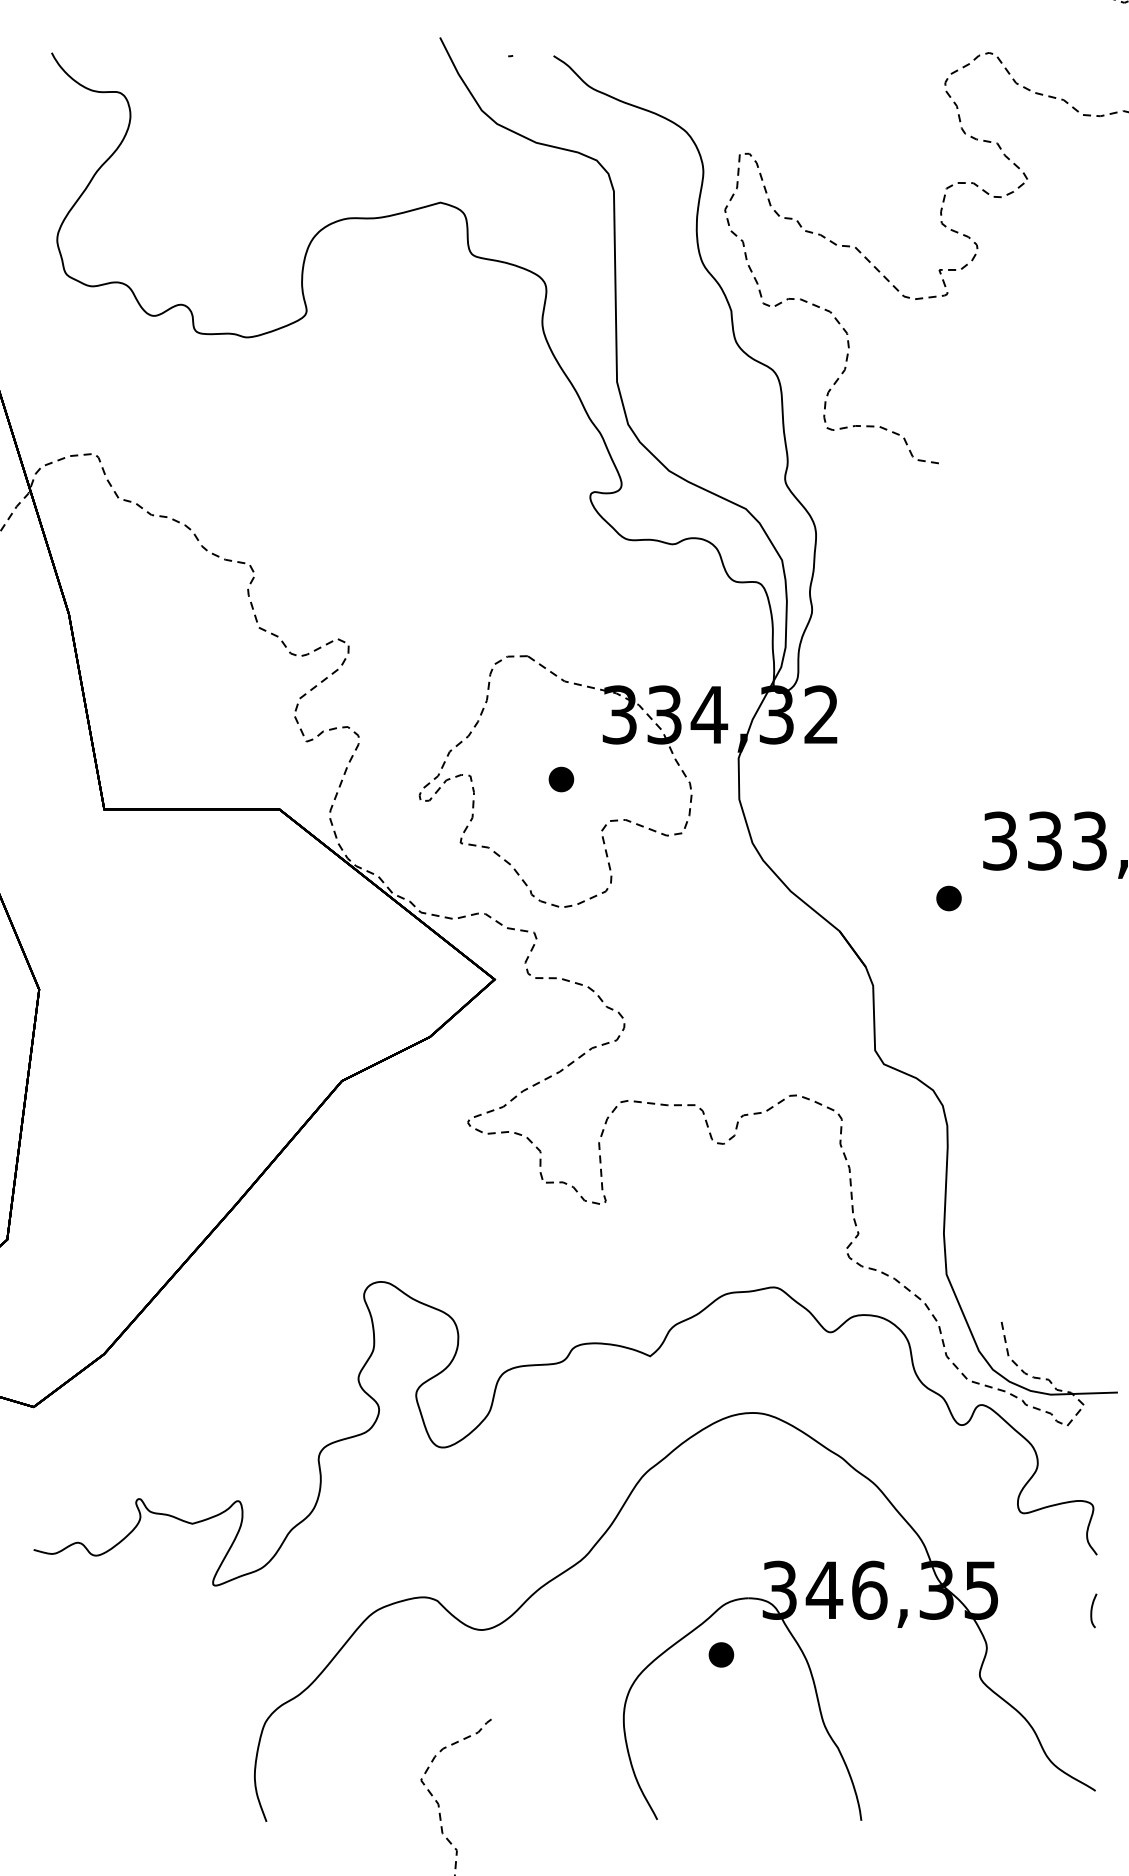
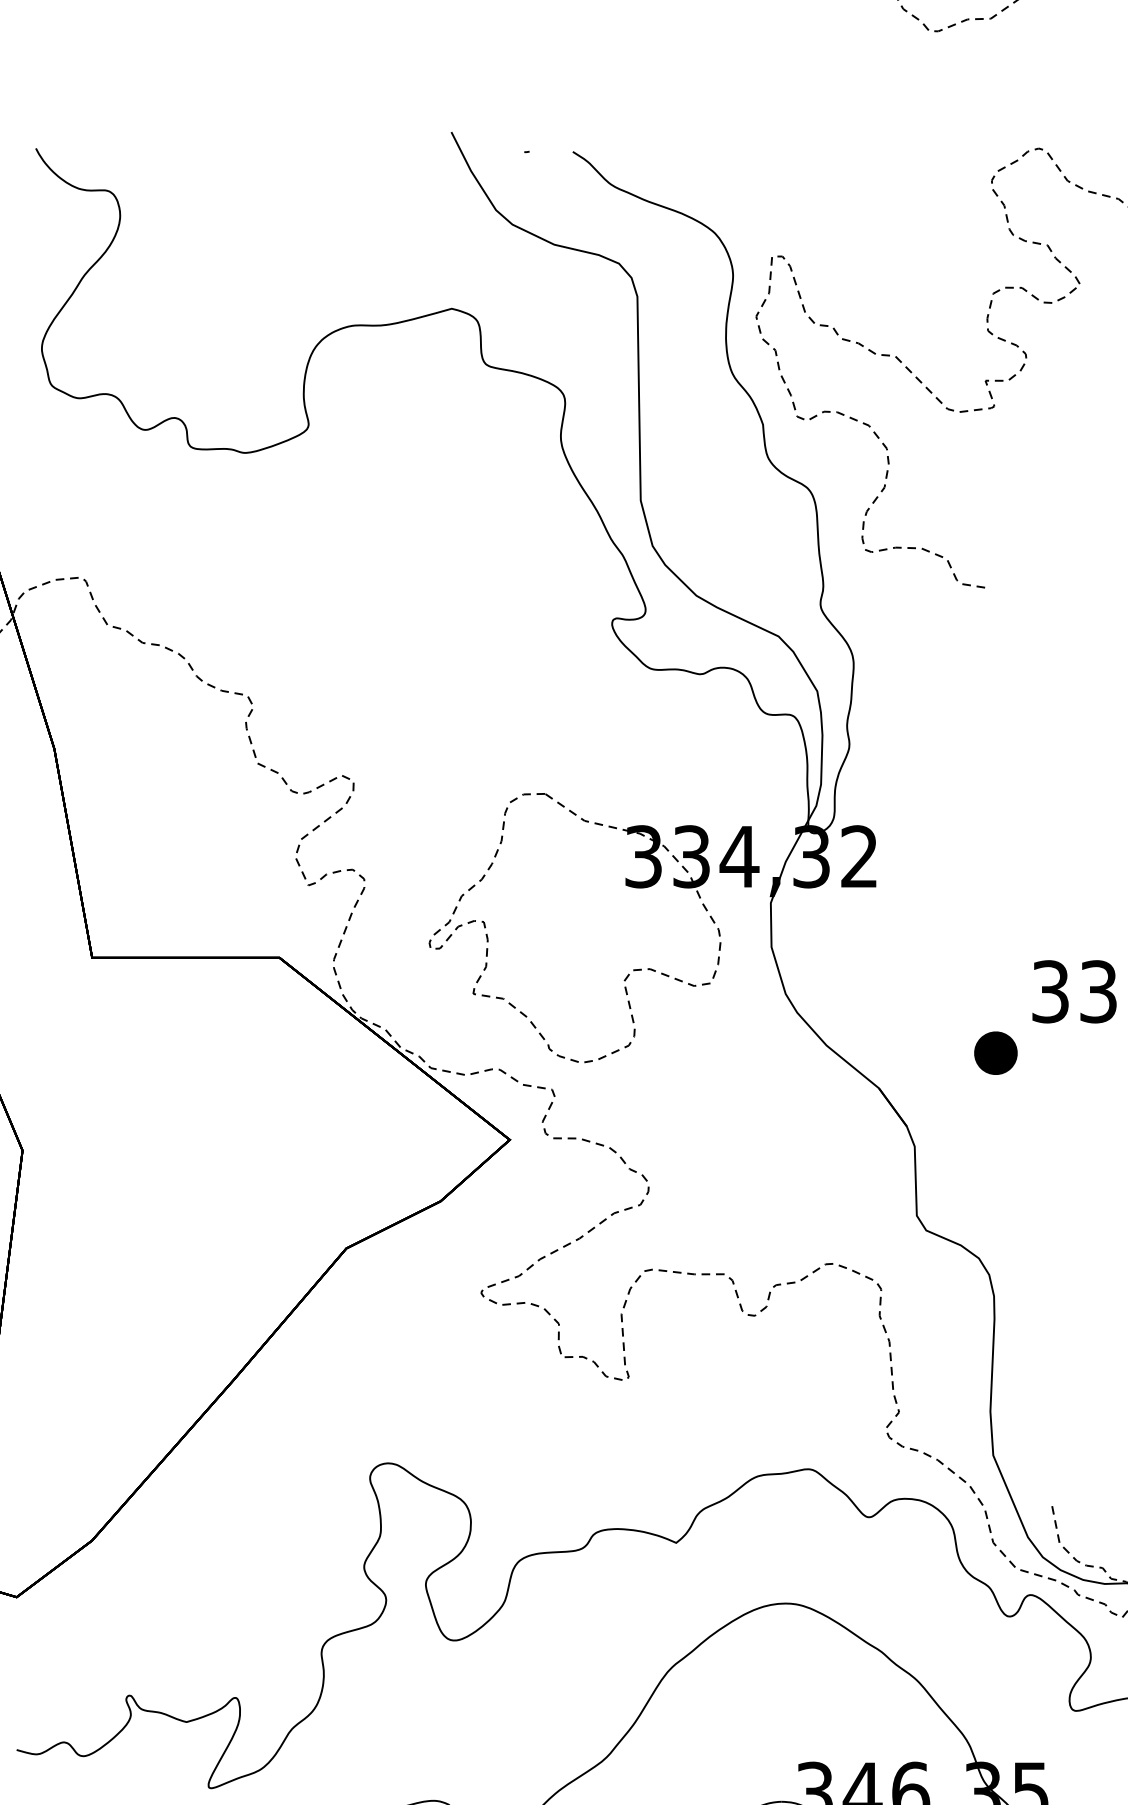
part: (561, 779) -> (581, 925), removed
part: (948, 898) -> (995, 1053), size x1.6

